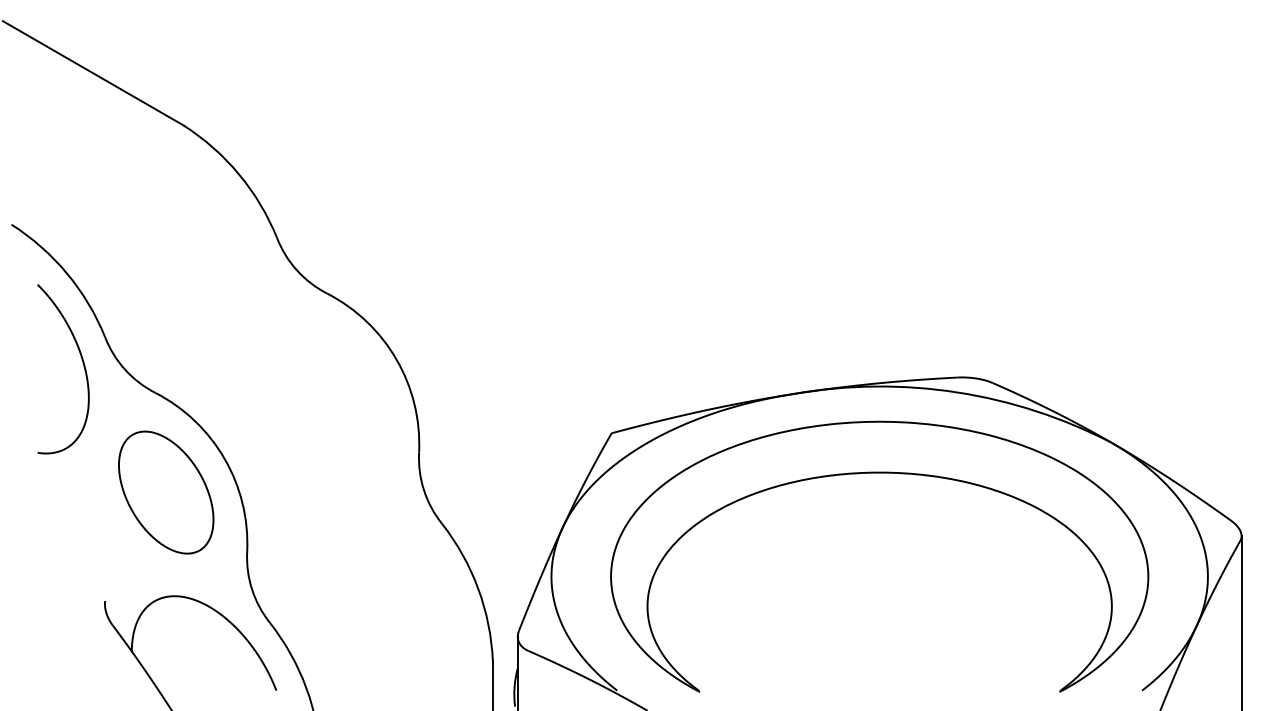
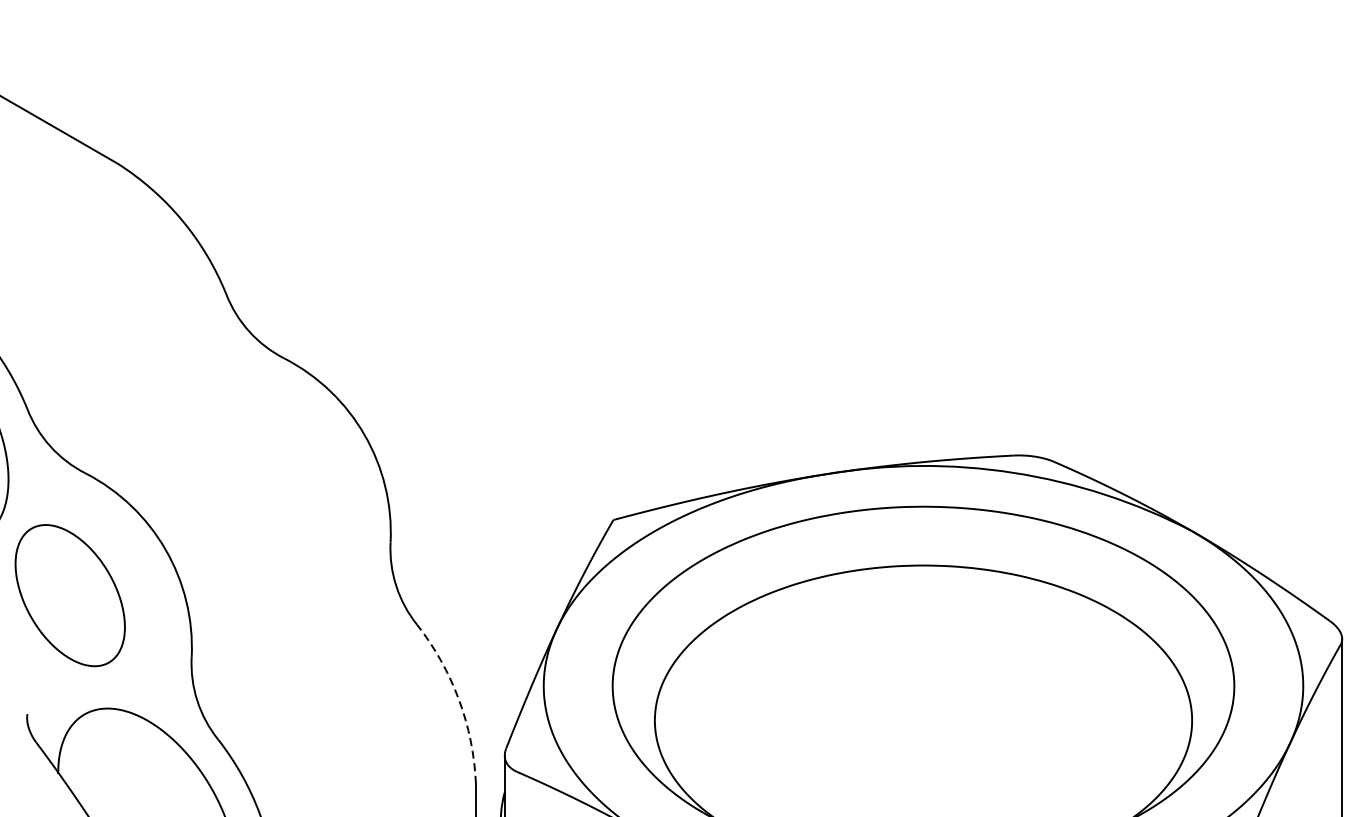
part: (166, 492) -> (70, 595), moved
arc: (478, 588) -> (459, 699), solid -> dashed

